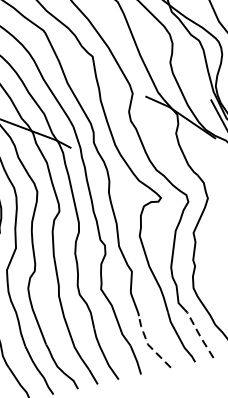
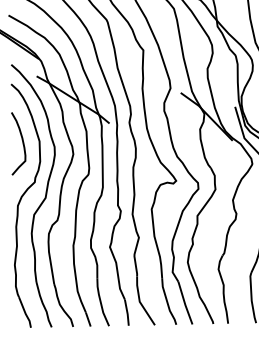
line: (199, 335) -> (184, 303), dashed -> solid
line: (147, 344) -> (139, 301), dashed -> solid

